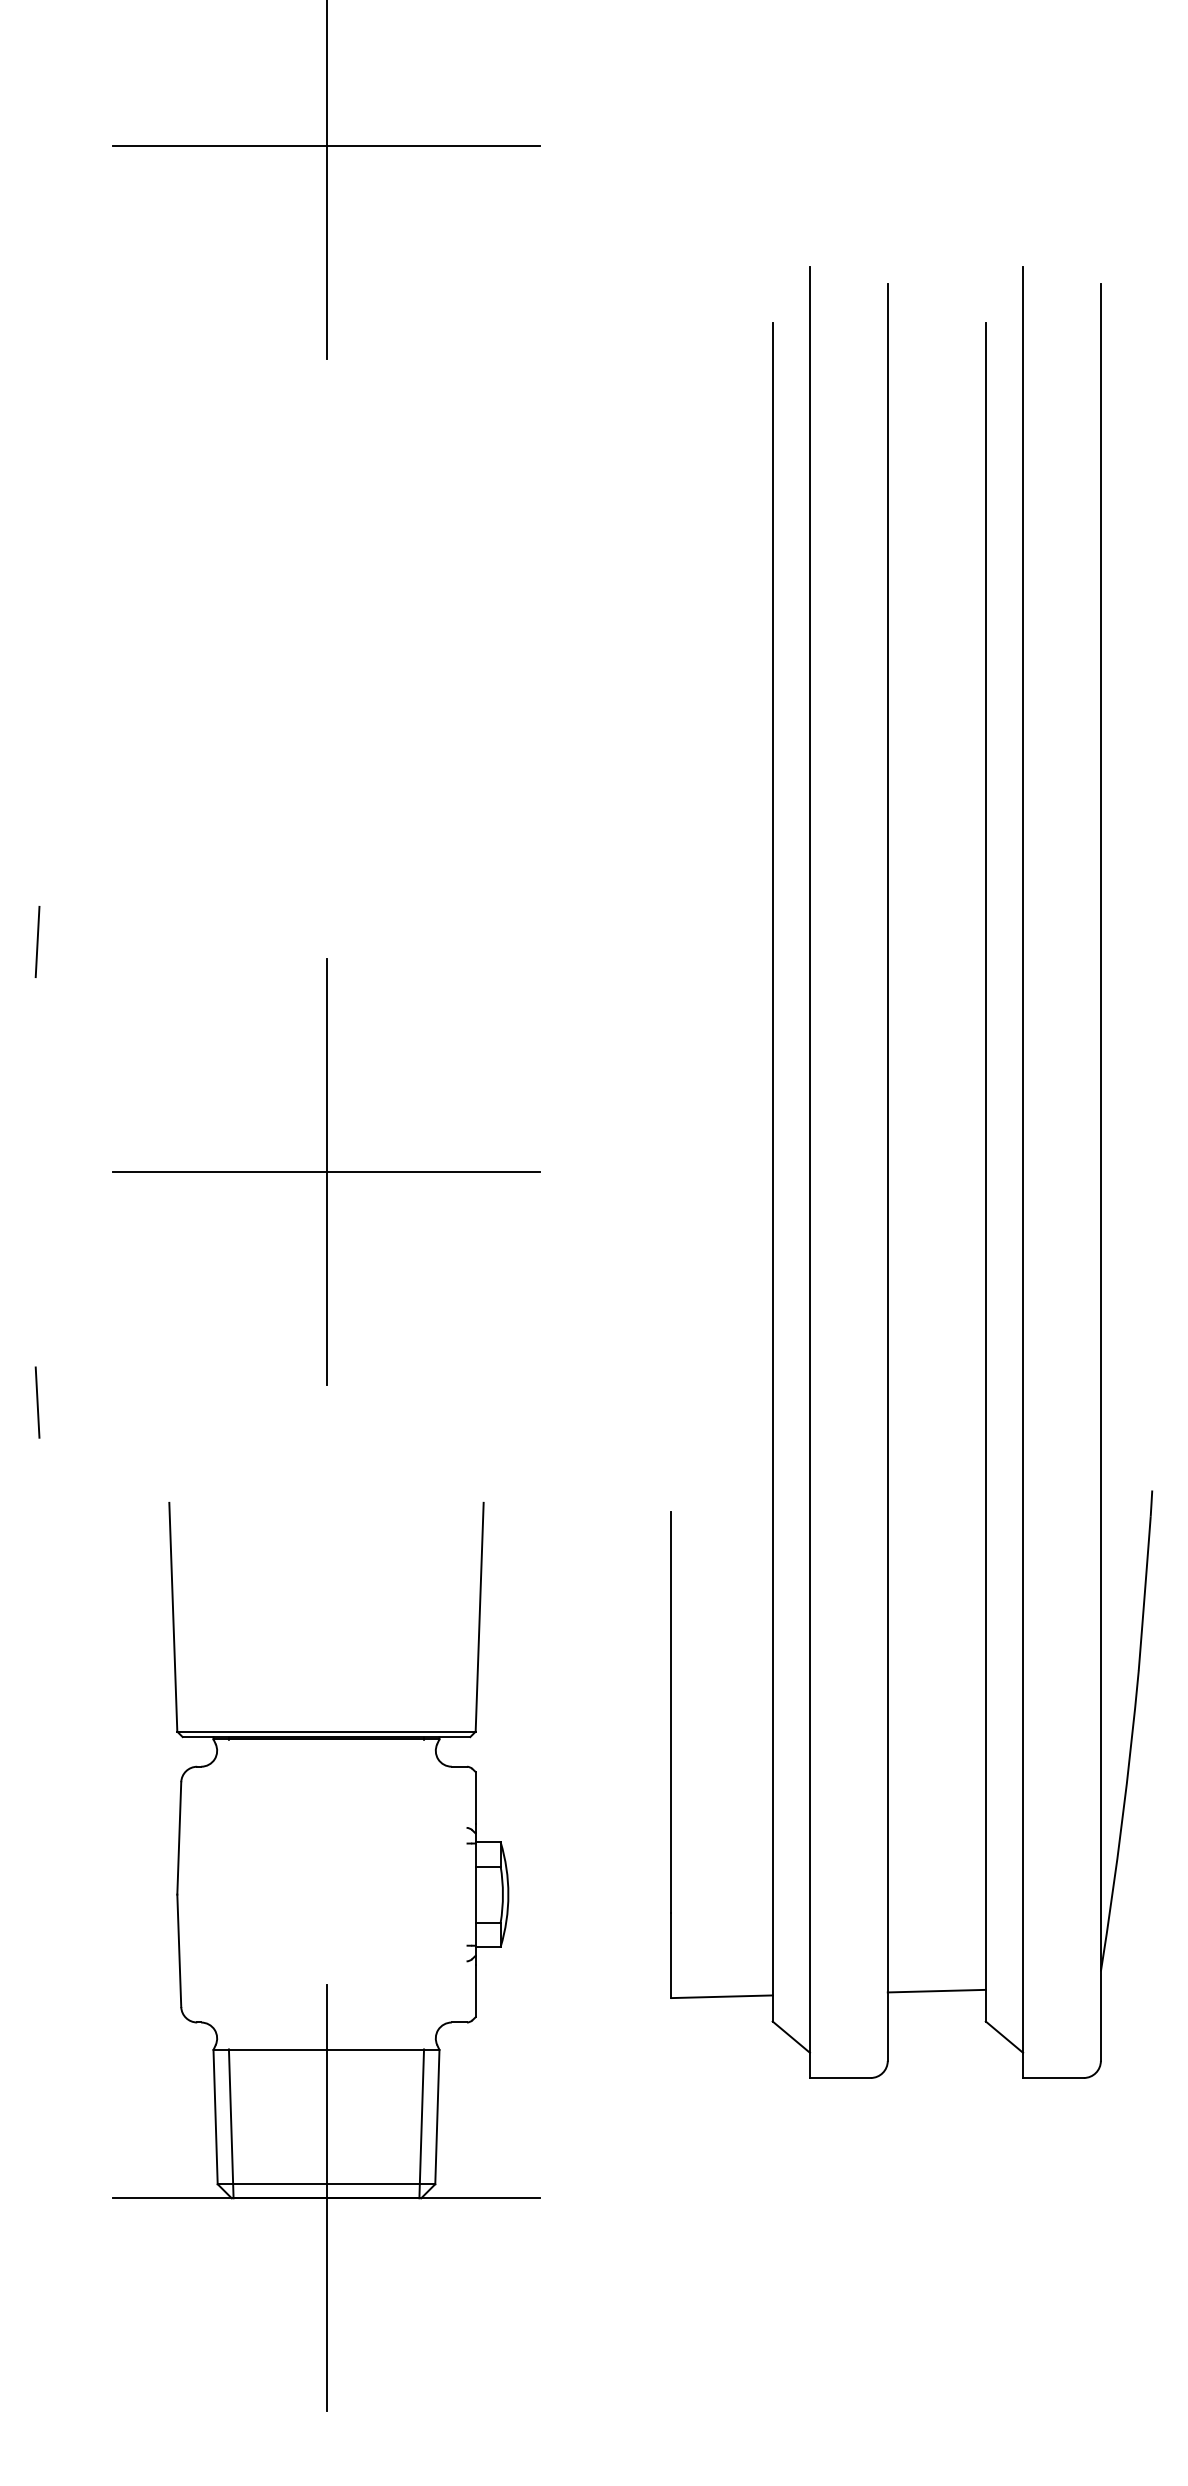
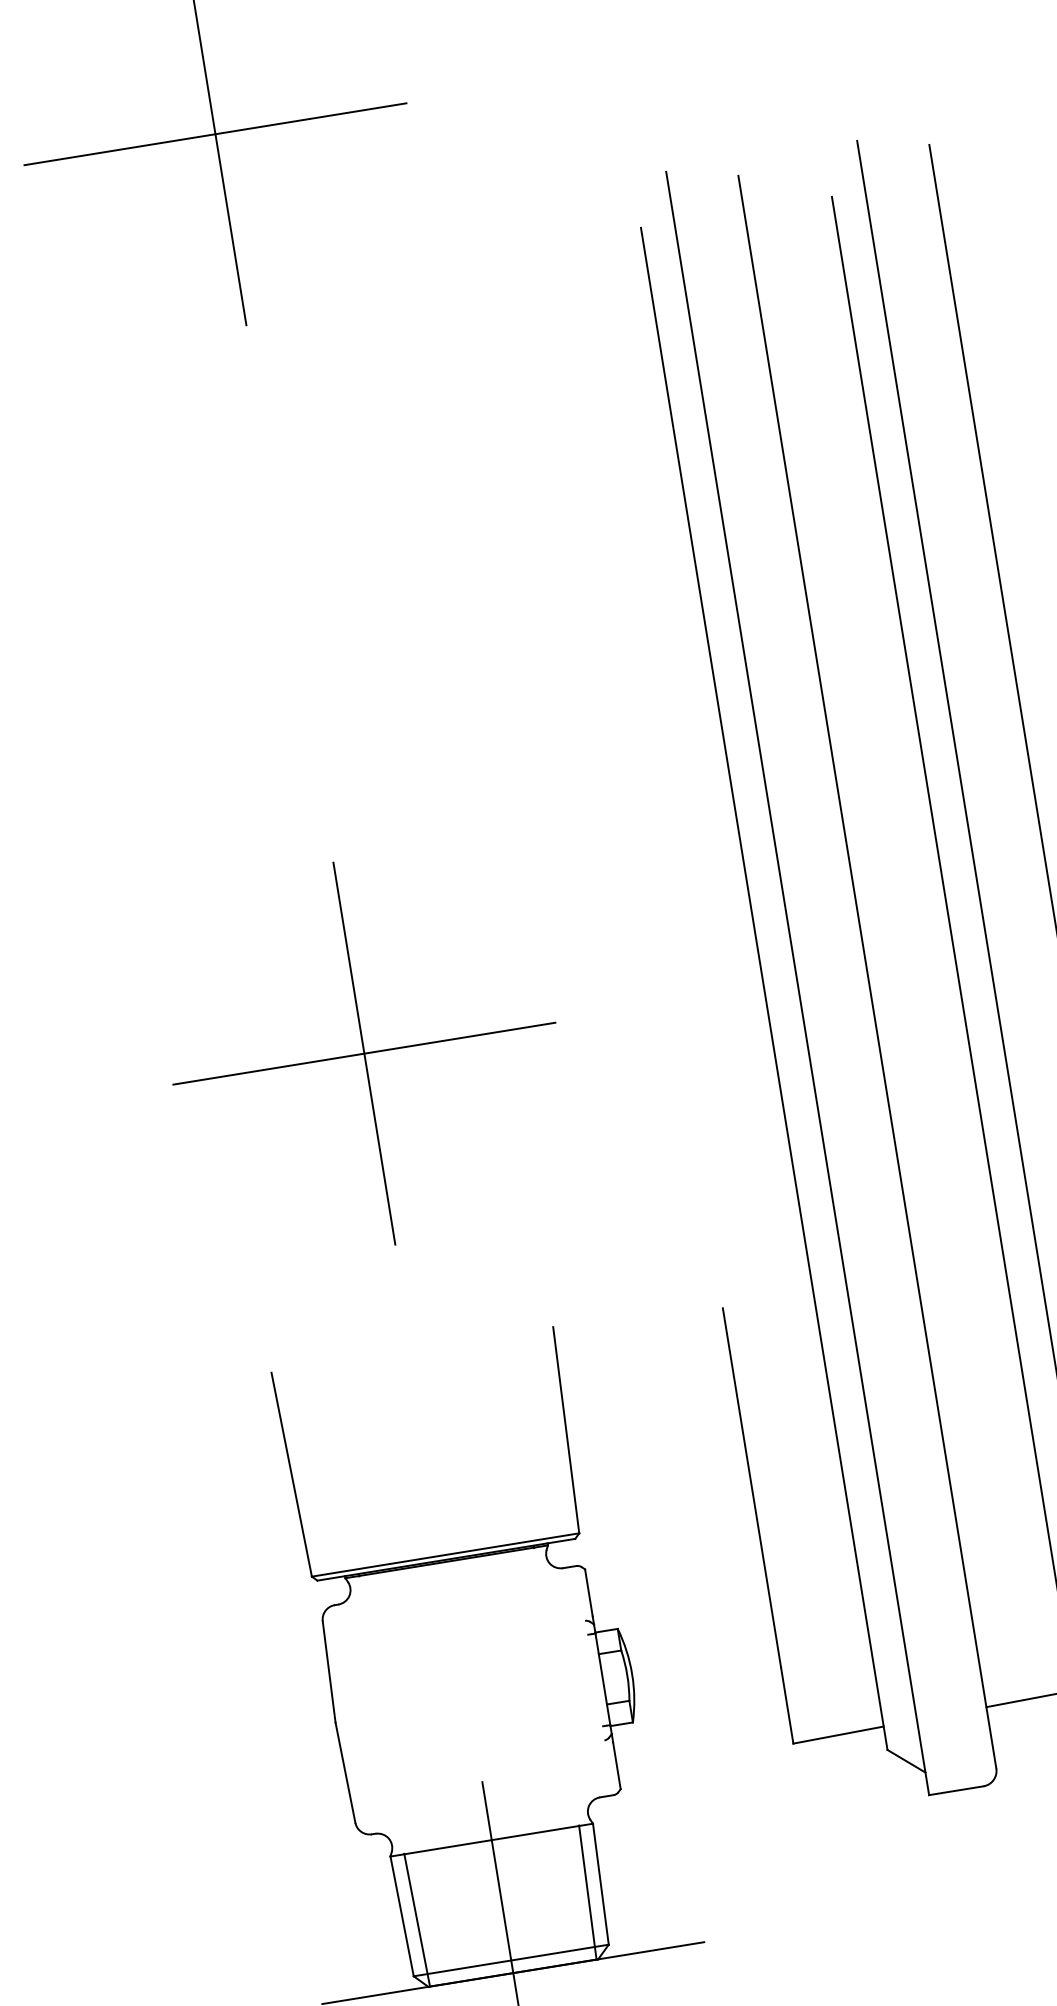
line: (37, 941) -> (71, 888), removed
line: (37, 1402) -> (138, 1301), removed

